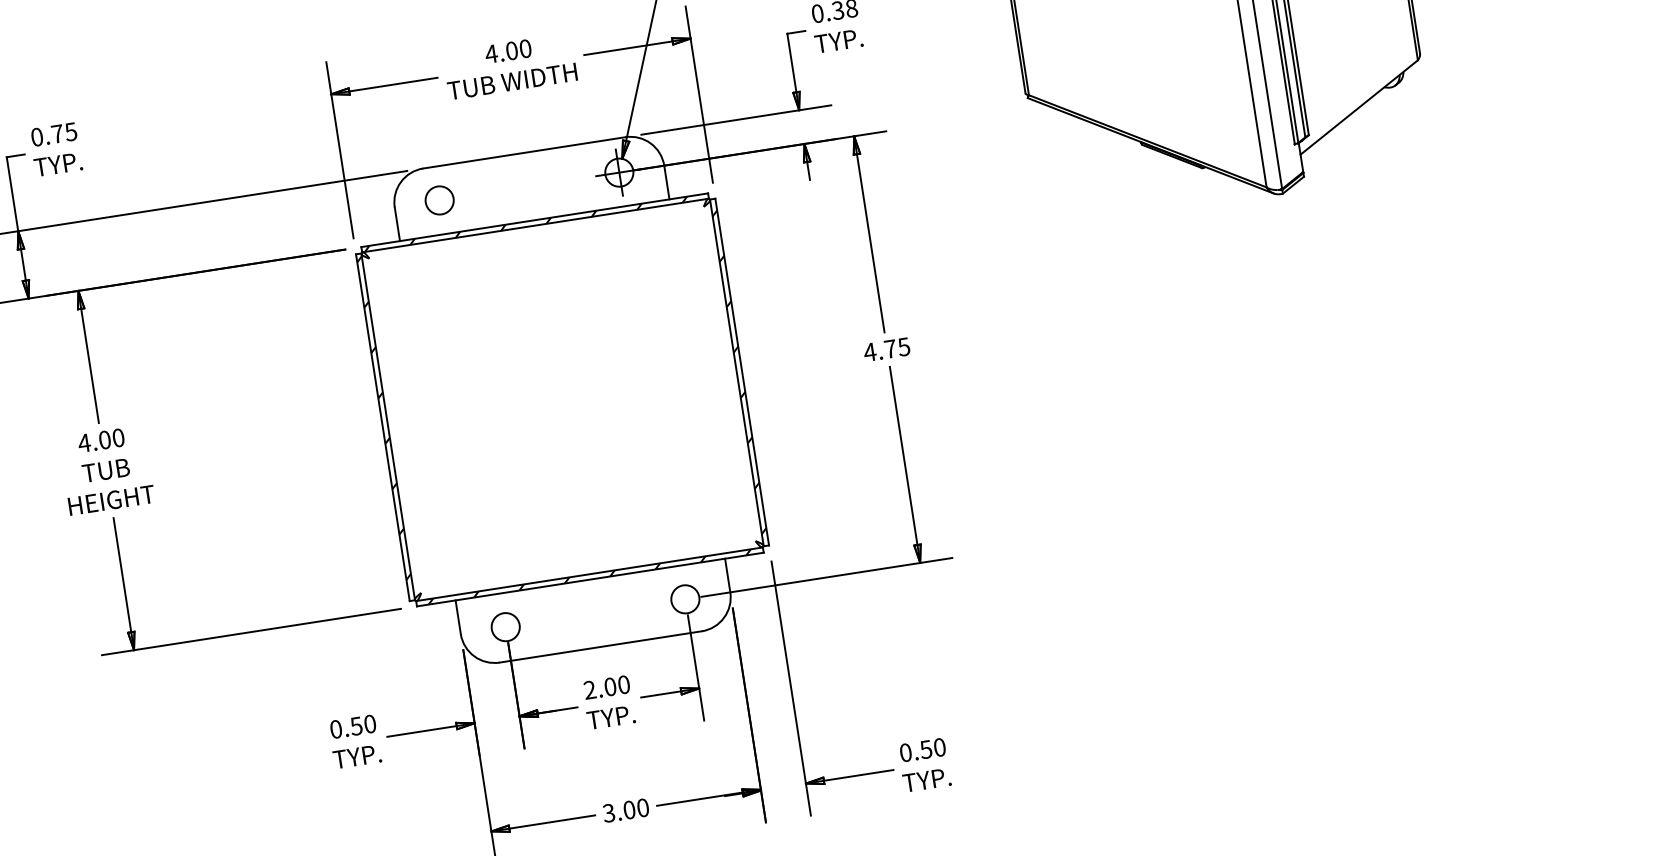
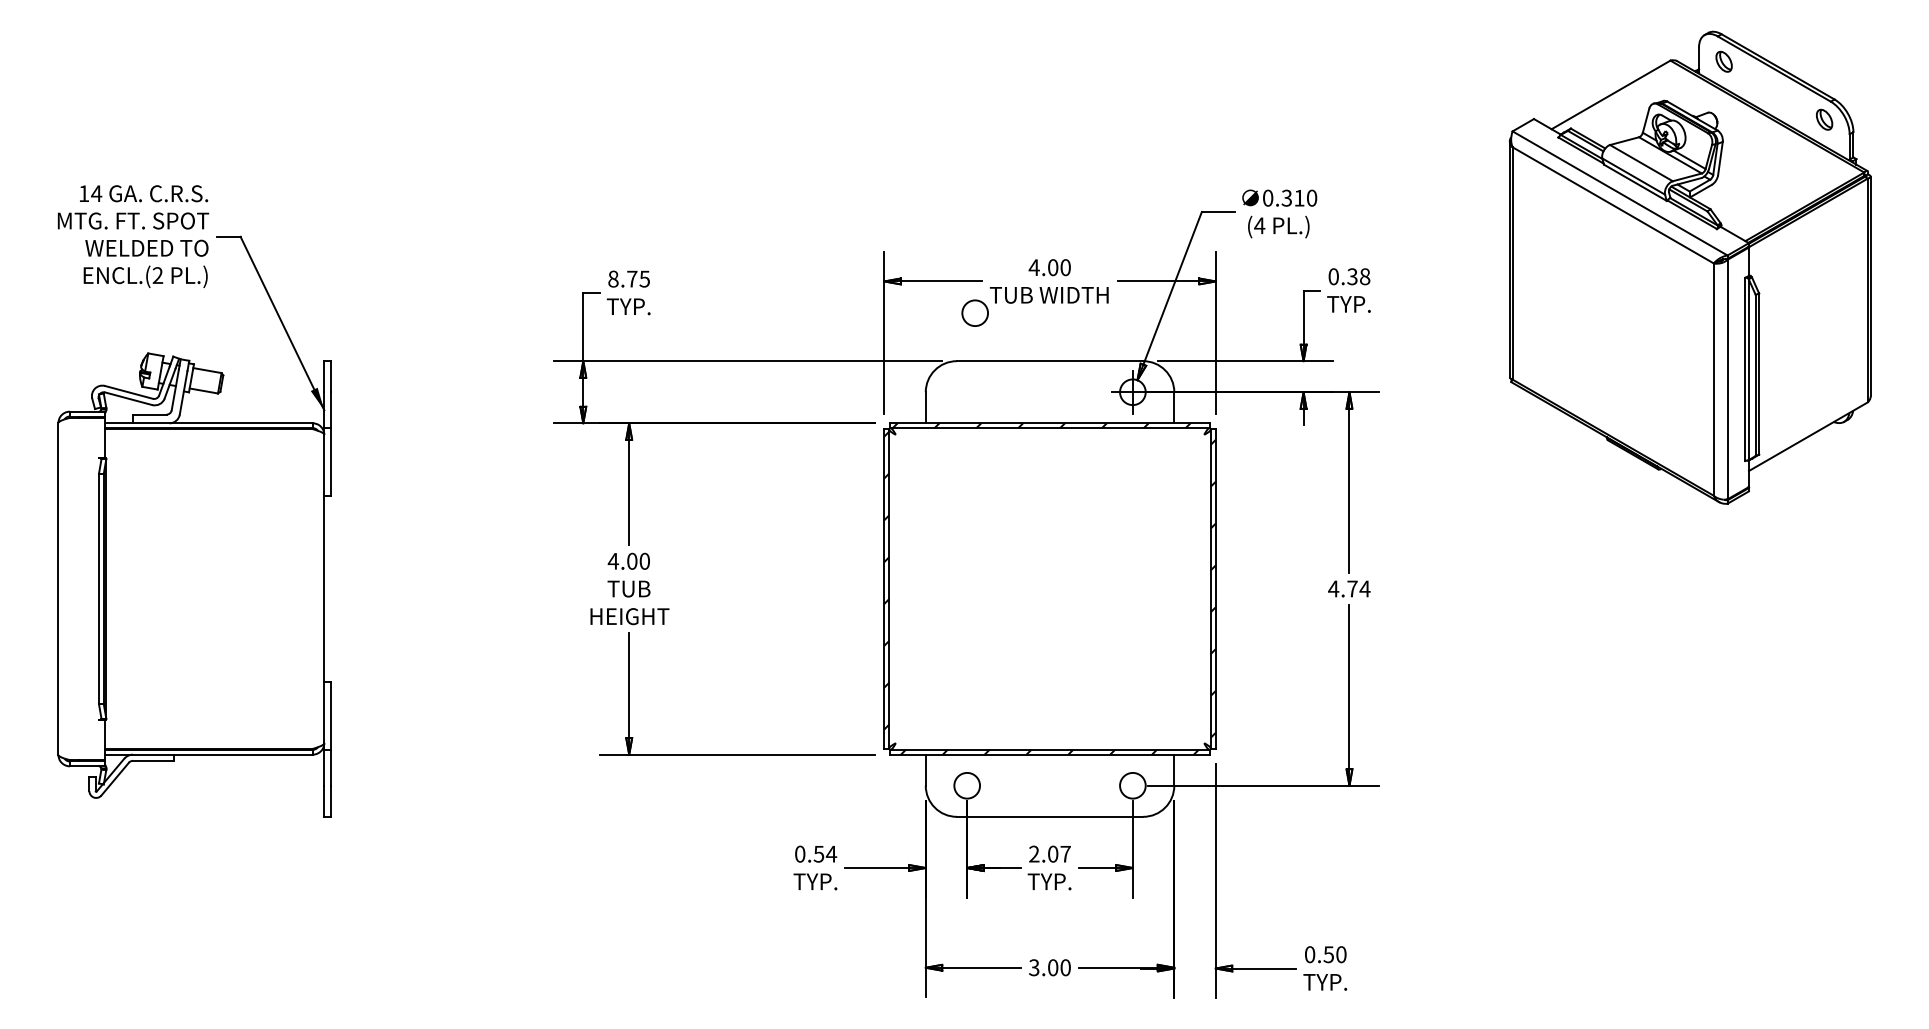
text: (37, 137) -> (613, 279), 0.75 -> 8.75
circle: (438, 199) -> (974, 312), moved
text: (903, 346) -> (1364, 588), 4.75 -> 4.74
text: (623, 684) -> (1065, 853), 2.00 -> 2.07
text: (369, 723) -> (831, 853), 0.50 -> 0.54

